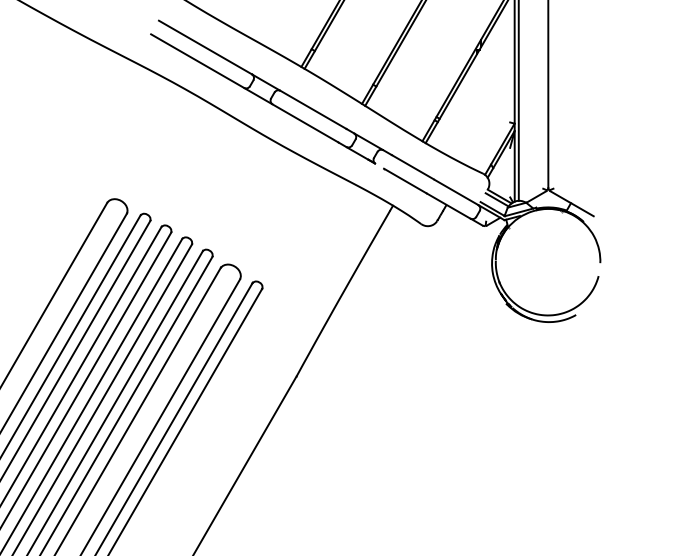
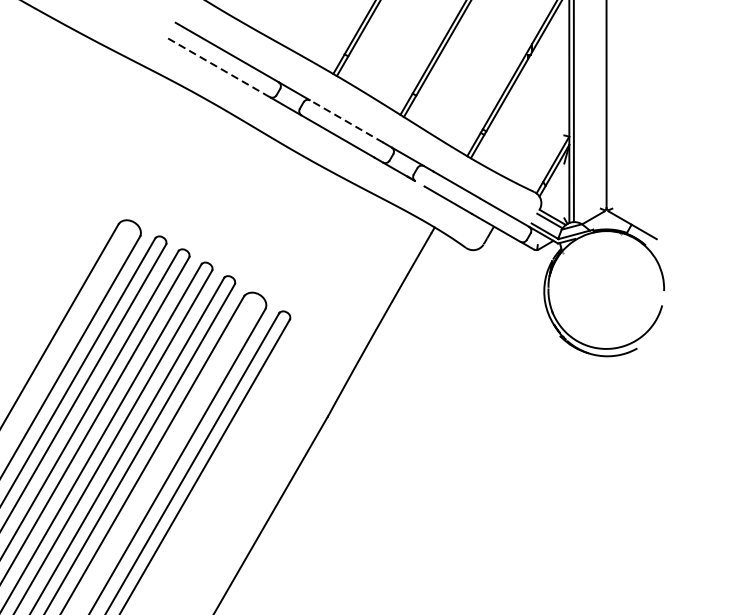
line: (197, 61) -> (218, 67), solid -> dashed
line: (313, 109) -> (346, 121), solid -> dashed

